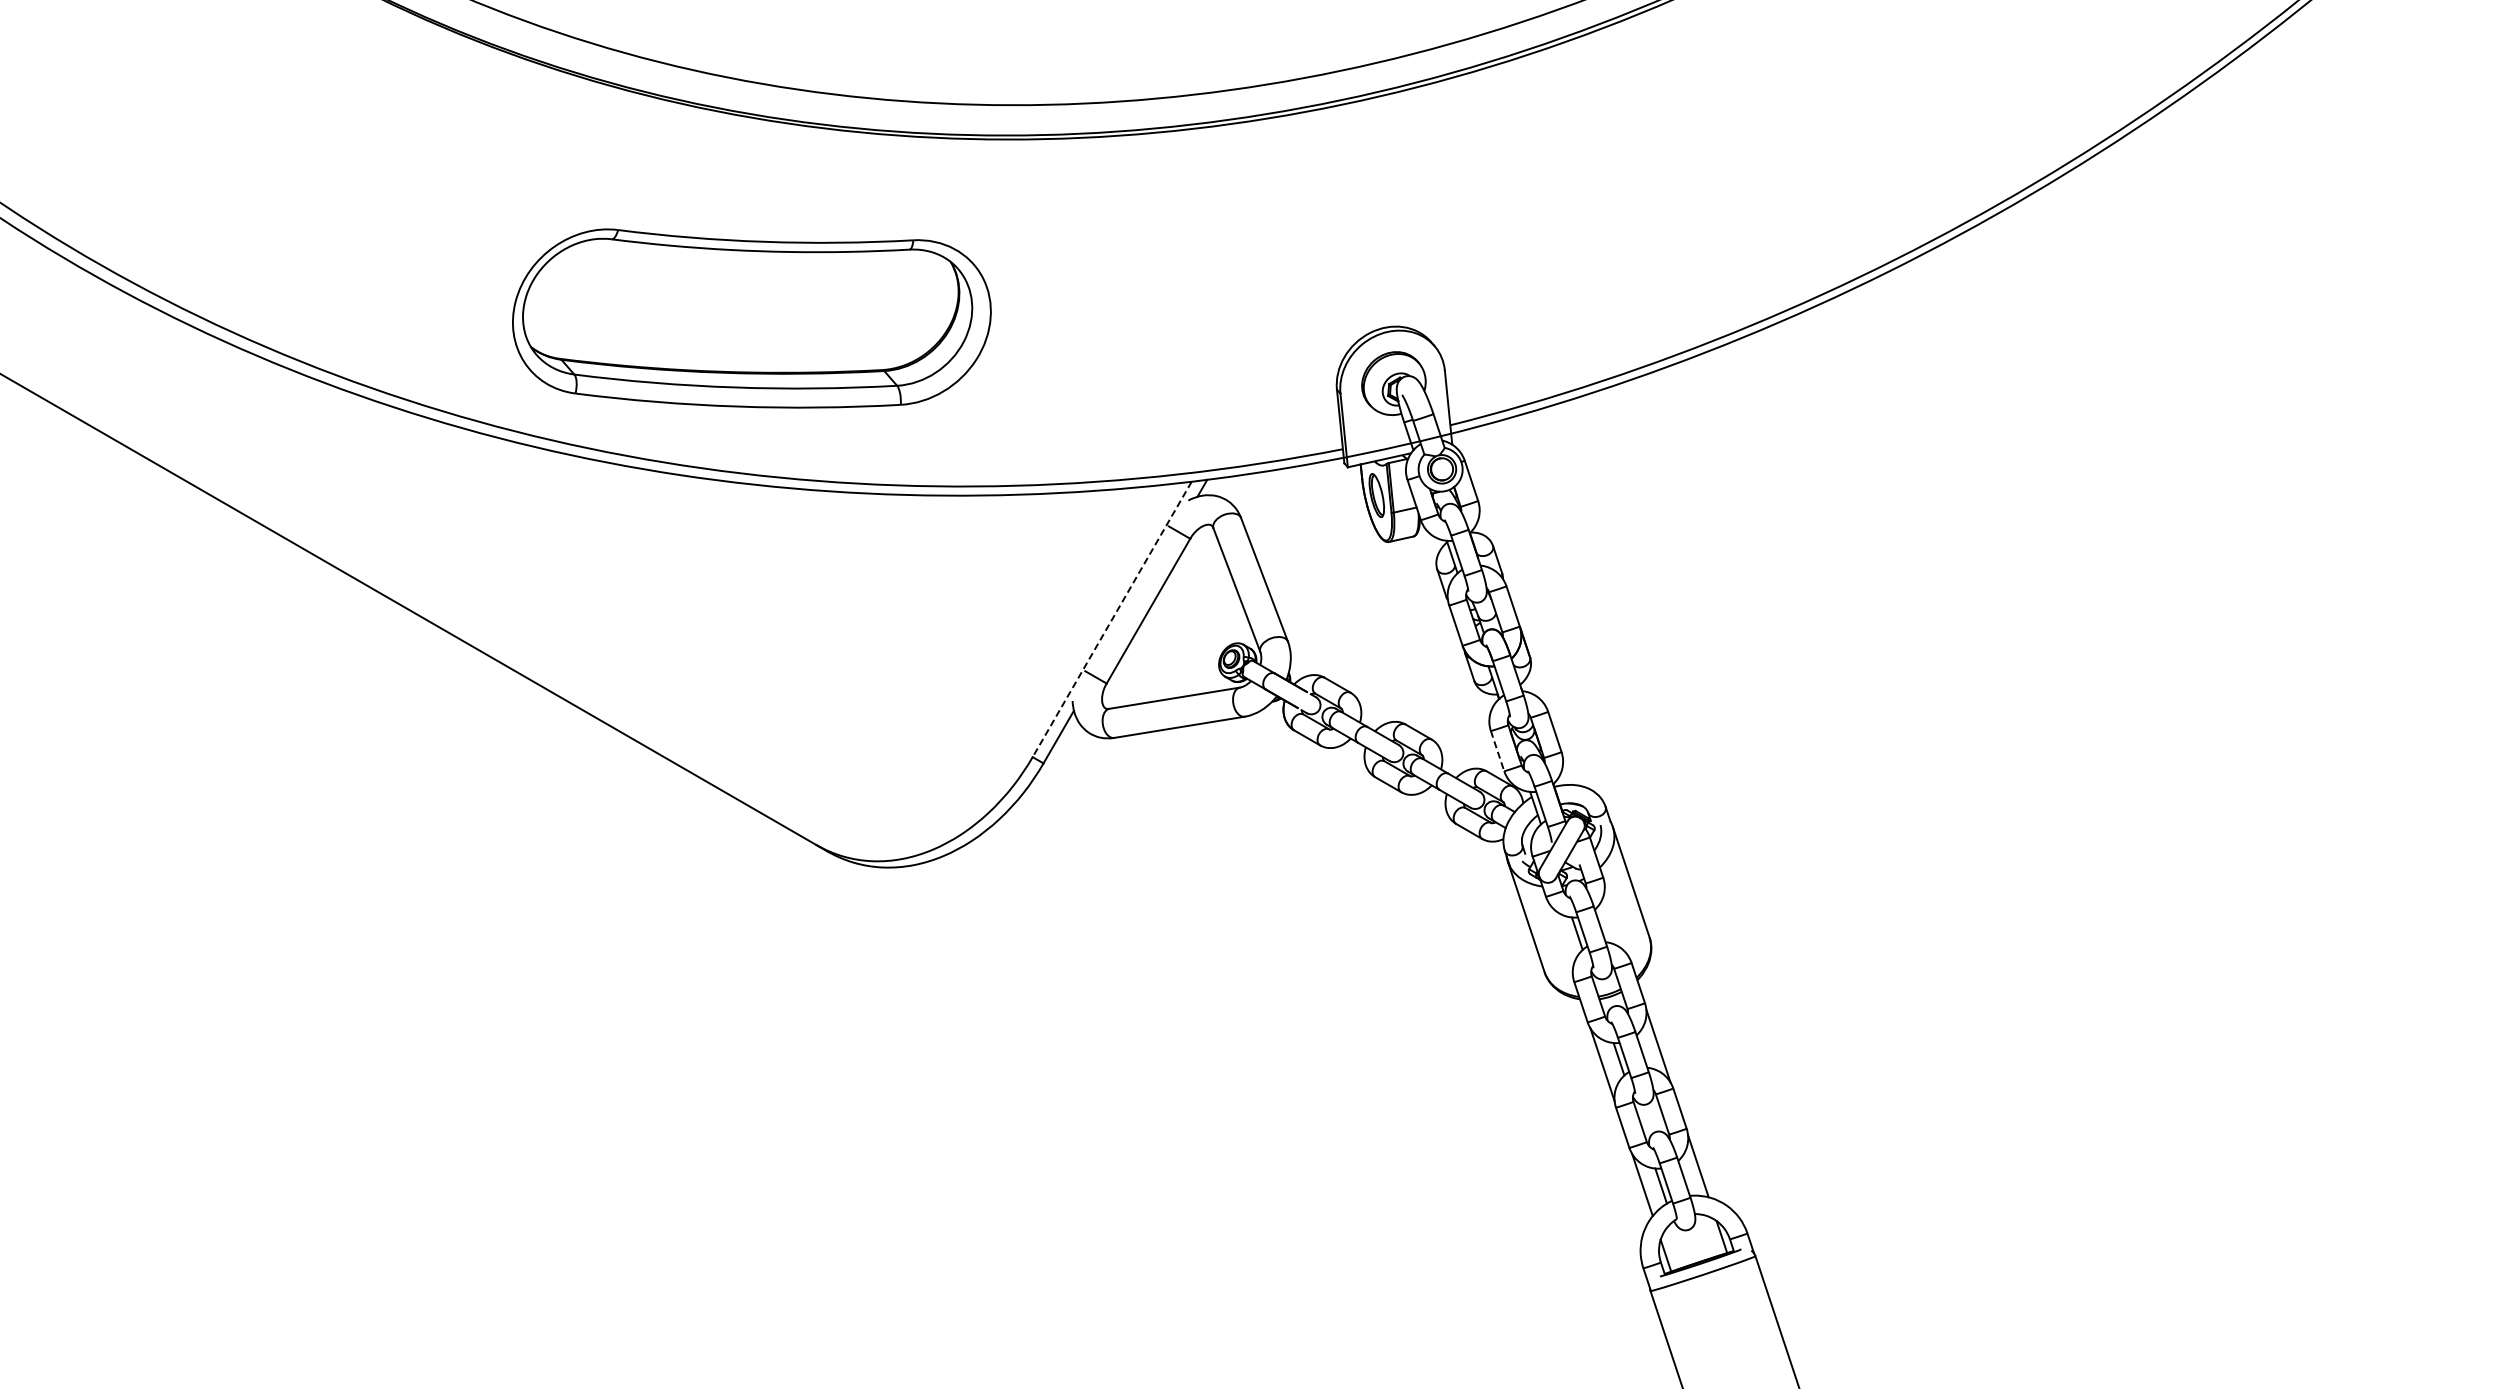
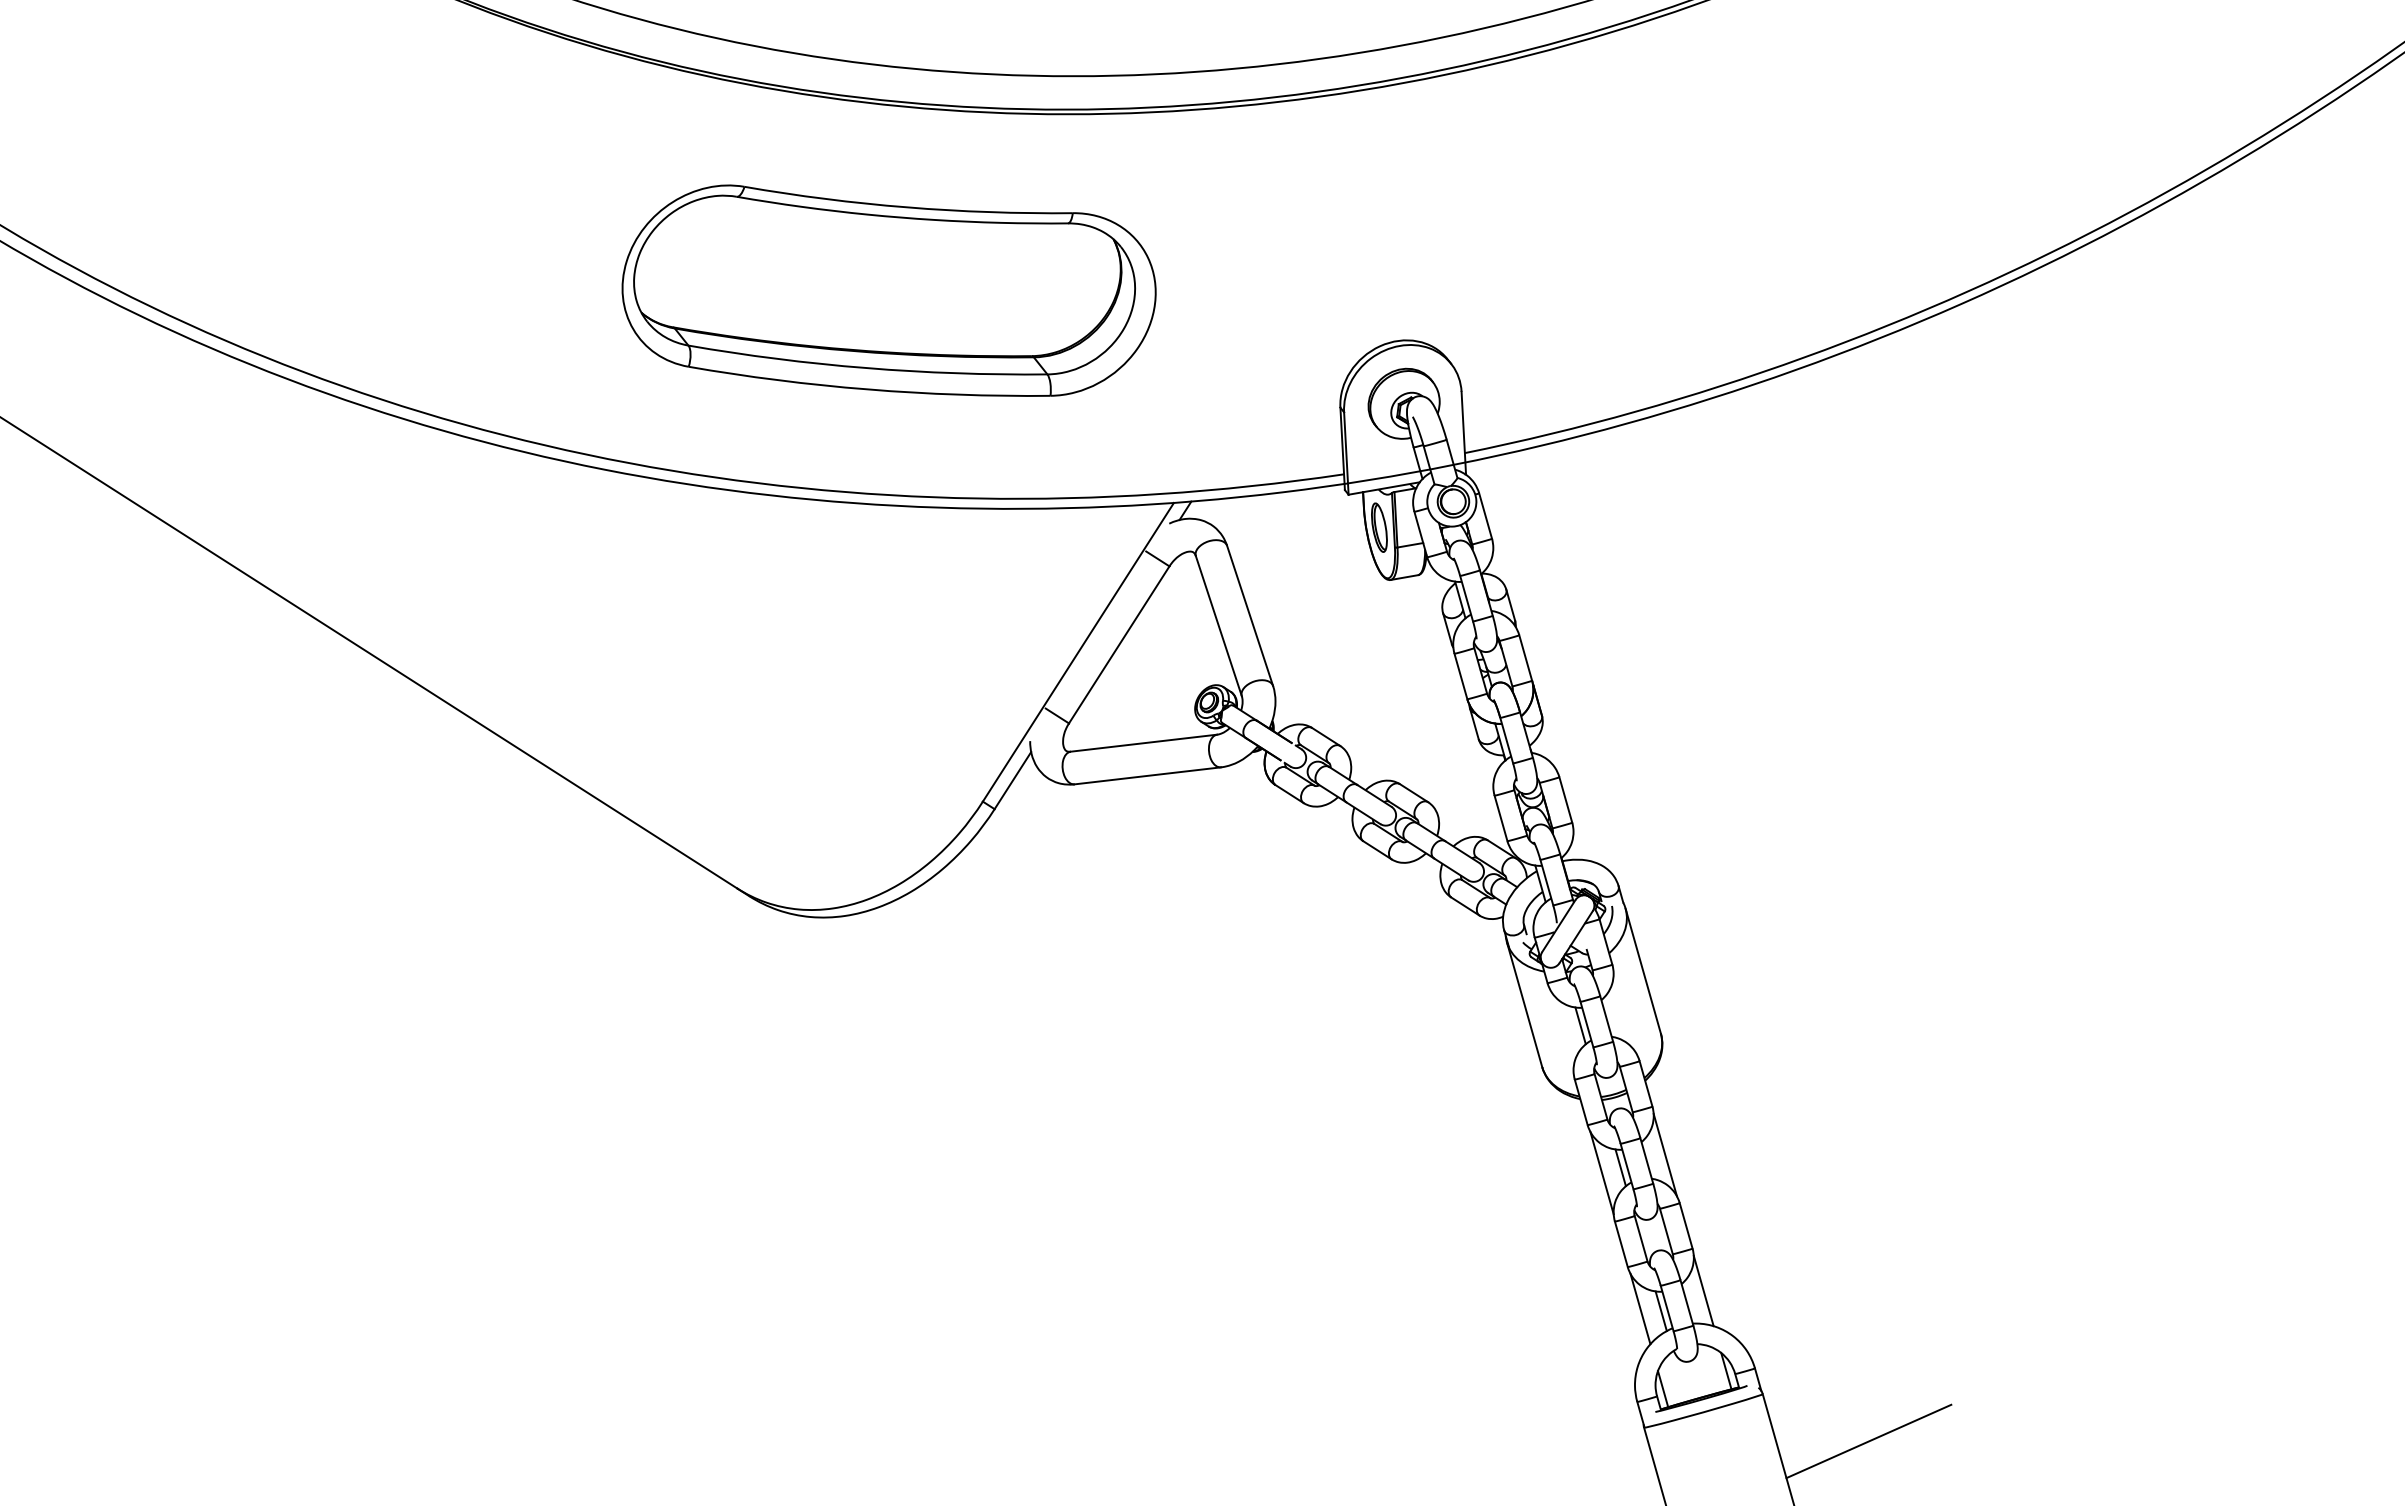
part: (751, 318) -> (888, 292), moved
line: (1112, 619) -> (1078, 652), dashed -> solid
line: (1497, 751) -> (1500, 818), dashed -> solid
line: (1852, 1294) -> (1868, 1441), added

